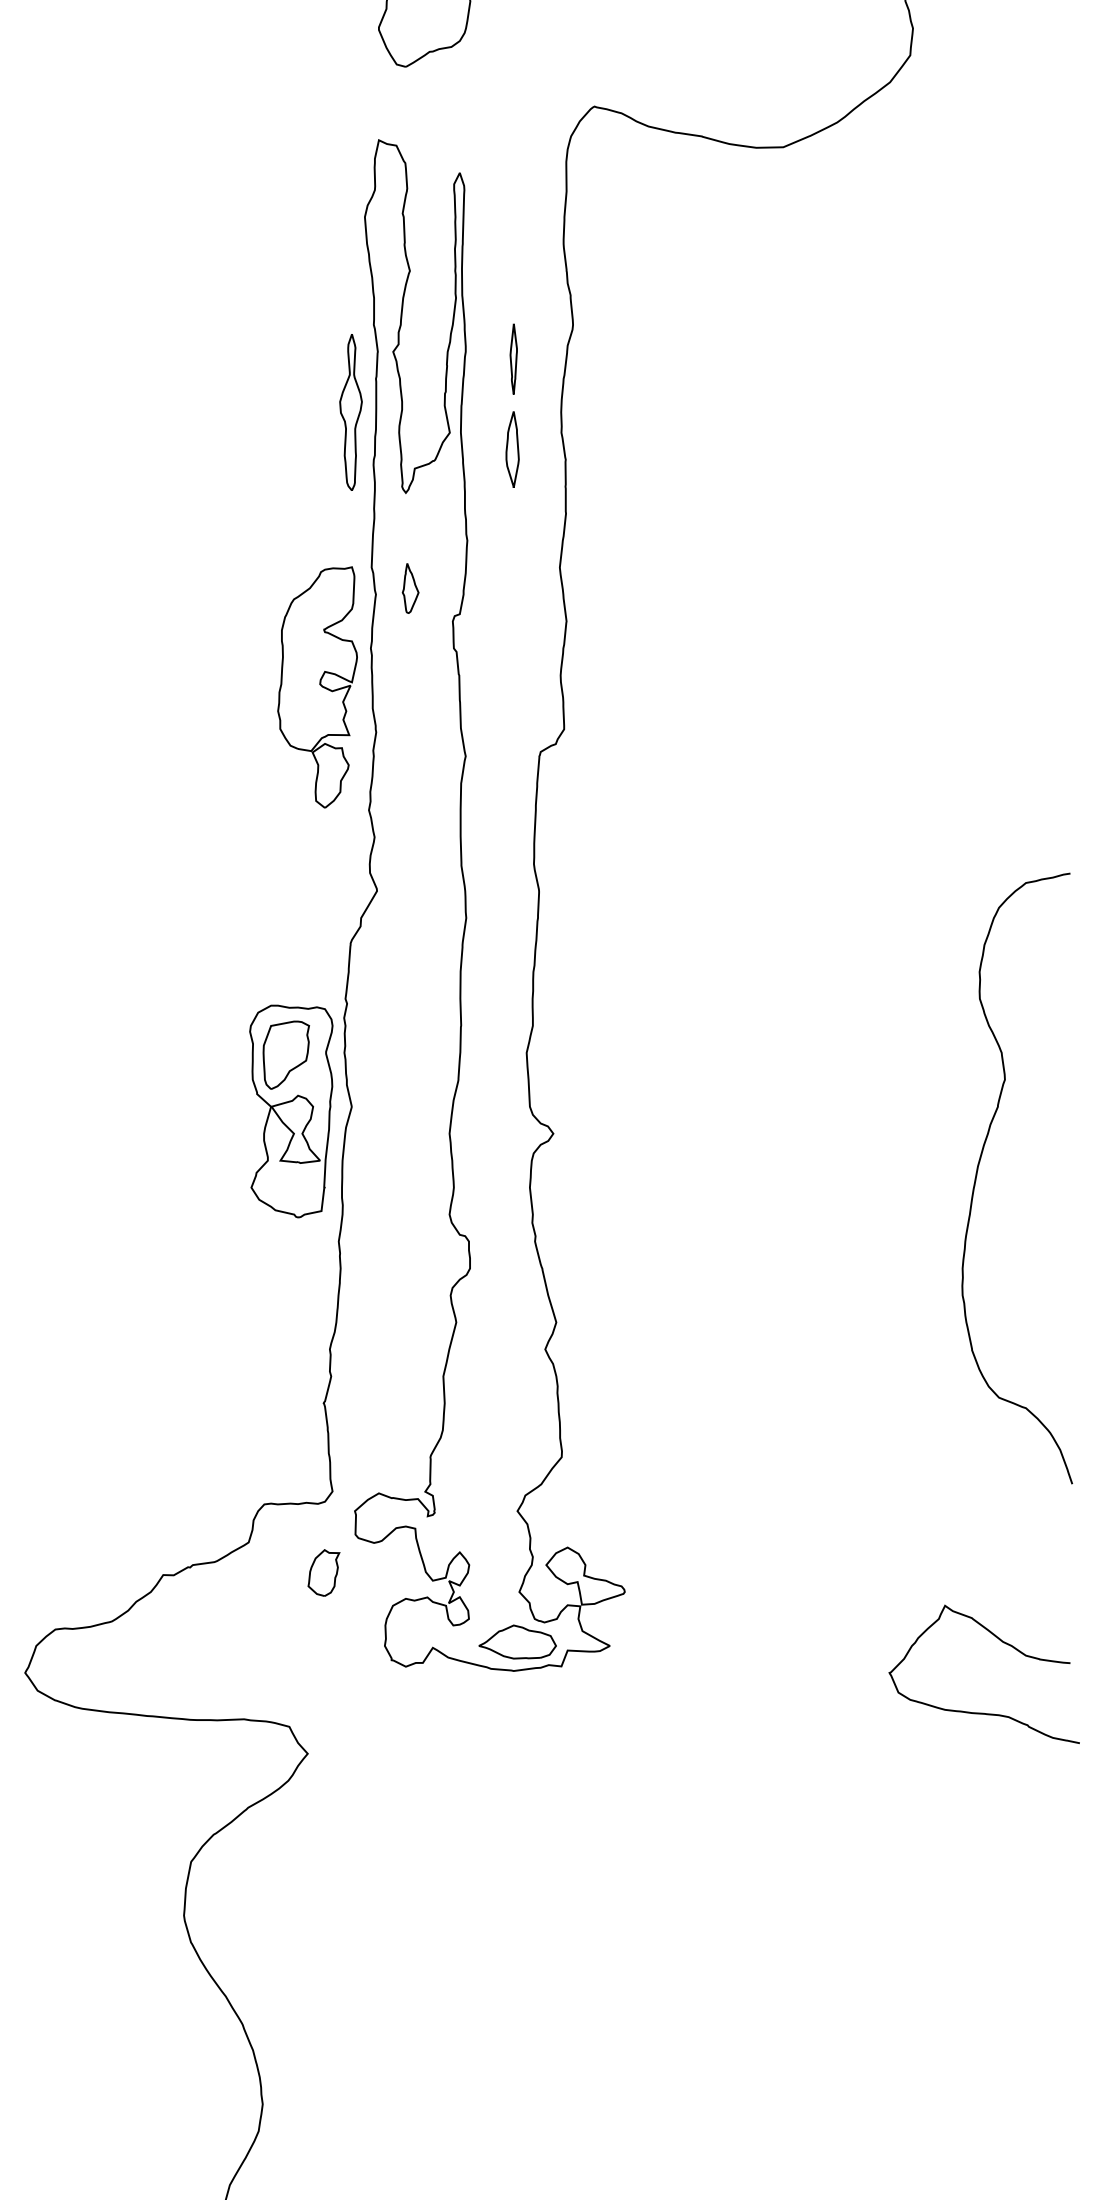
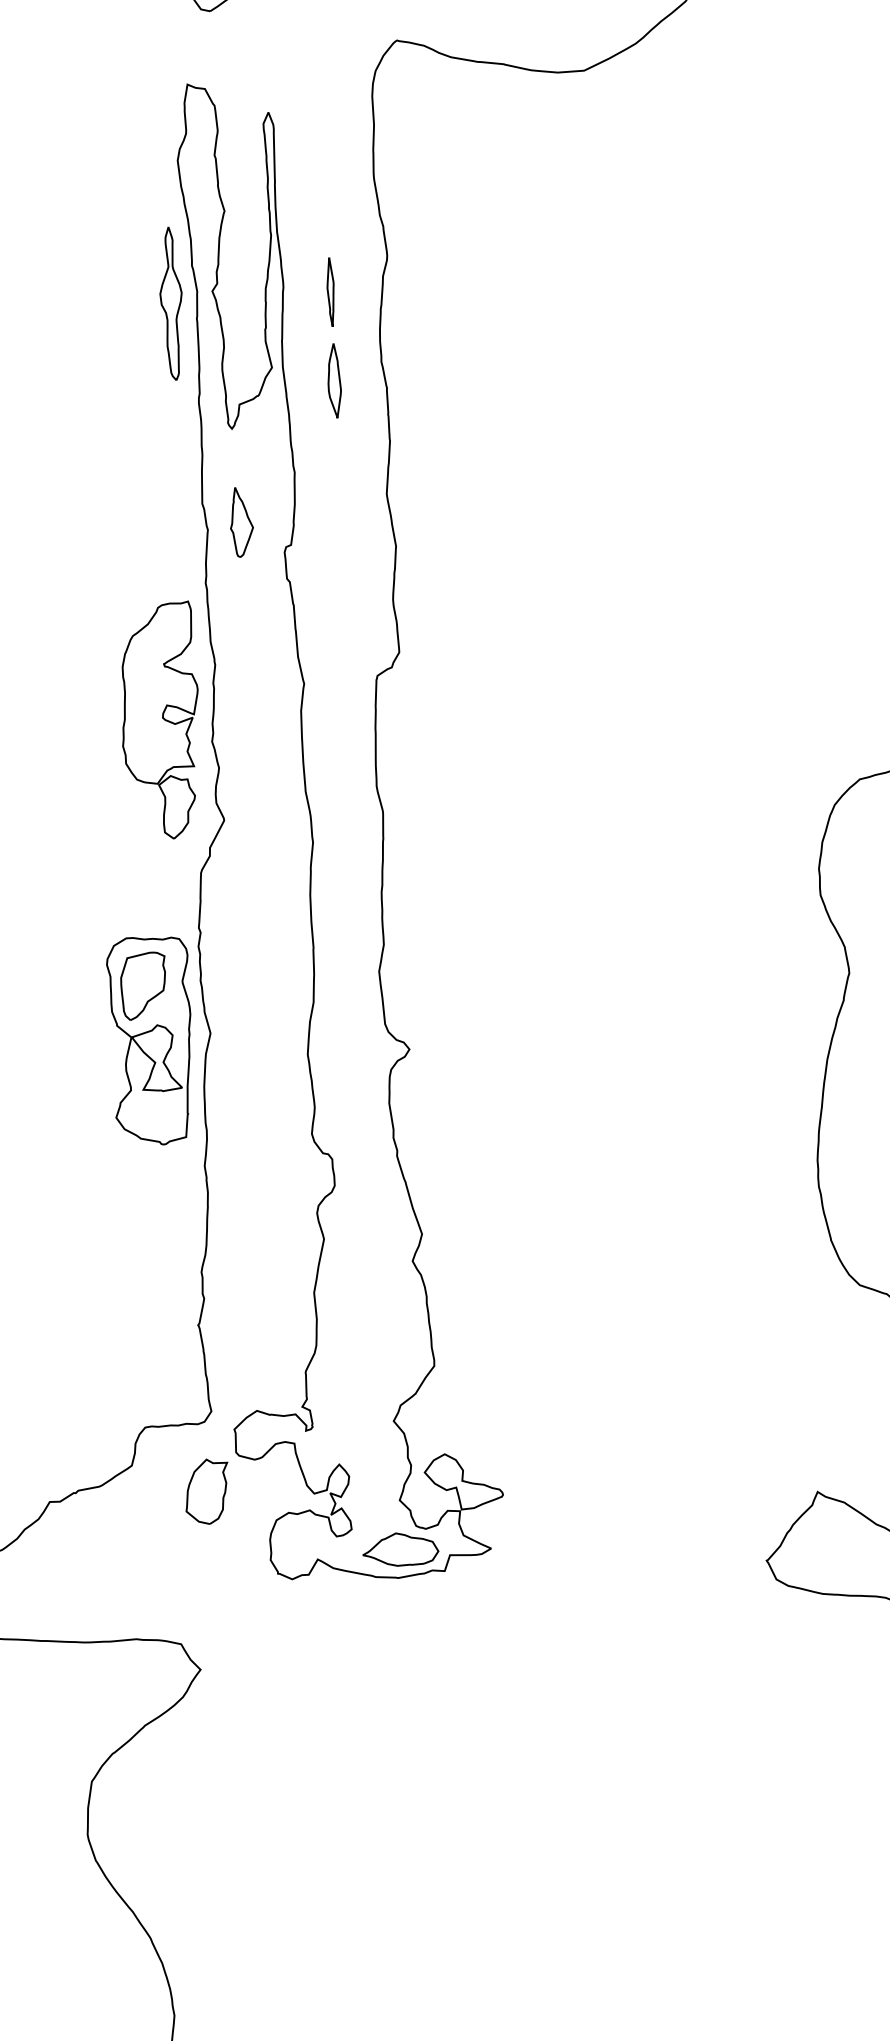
part: (350, 412) -> (171, 303), moved
part: (410, 588) -> (241, 522), size x1.43
part: (317, 687) -> (160, 721), moved
part: (323, 1572) -> (206, 1491), size x1.43

